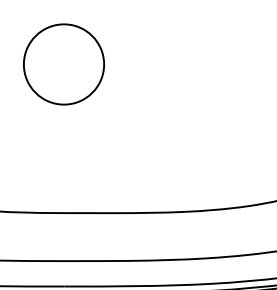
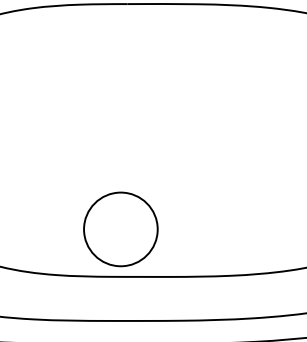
circle: (63, 64) -> (120, 229), moved

